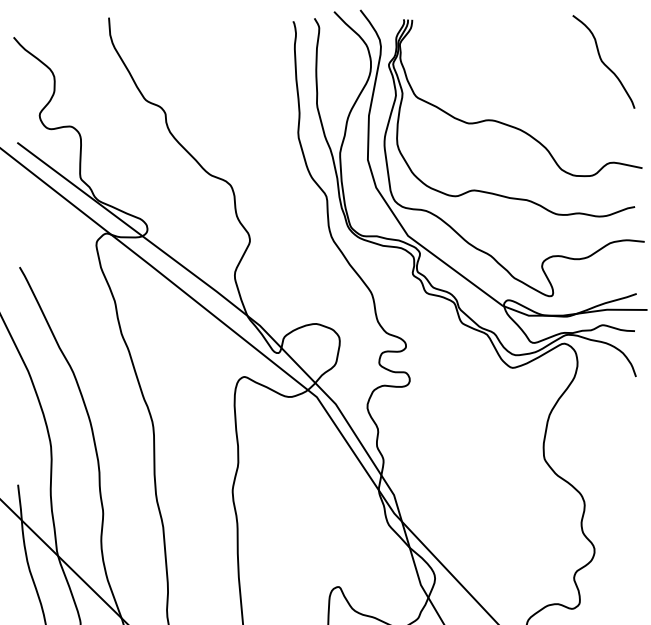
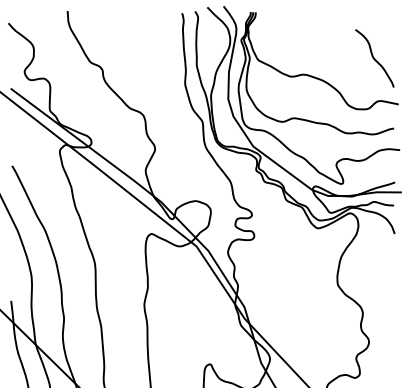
curve: (603, 61) -> (374, 58), moved

